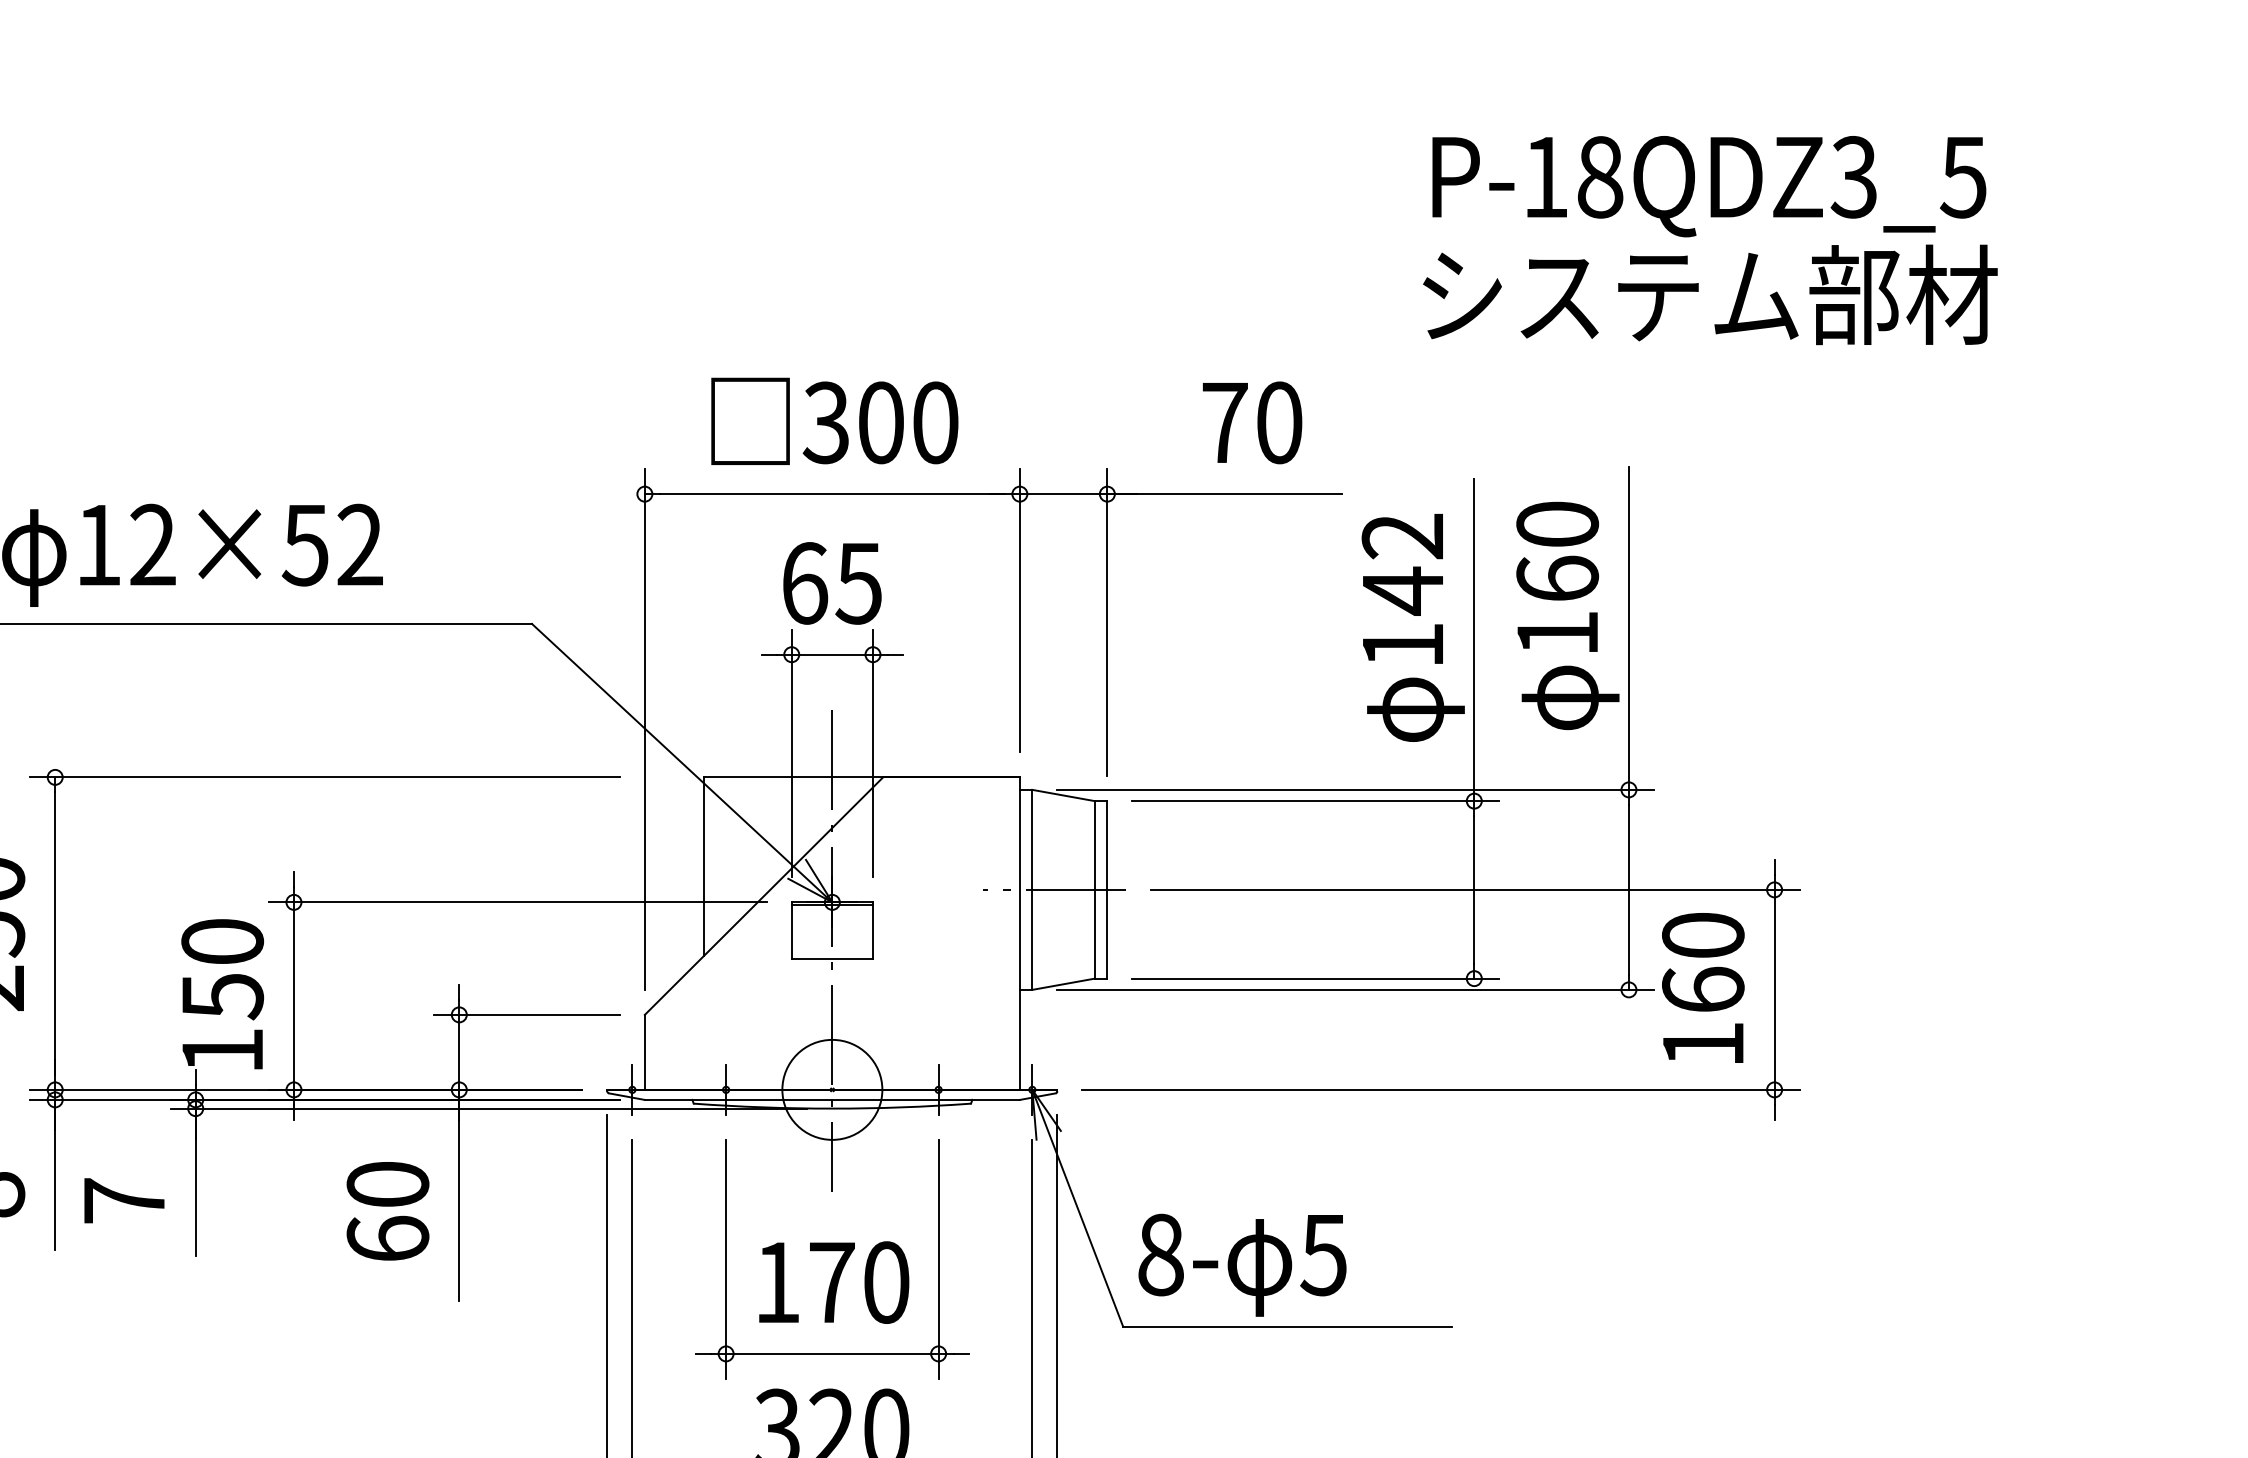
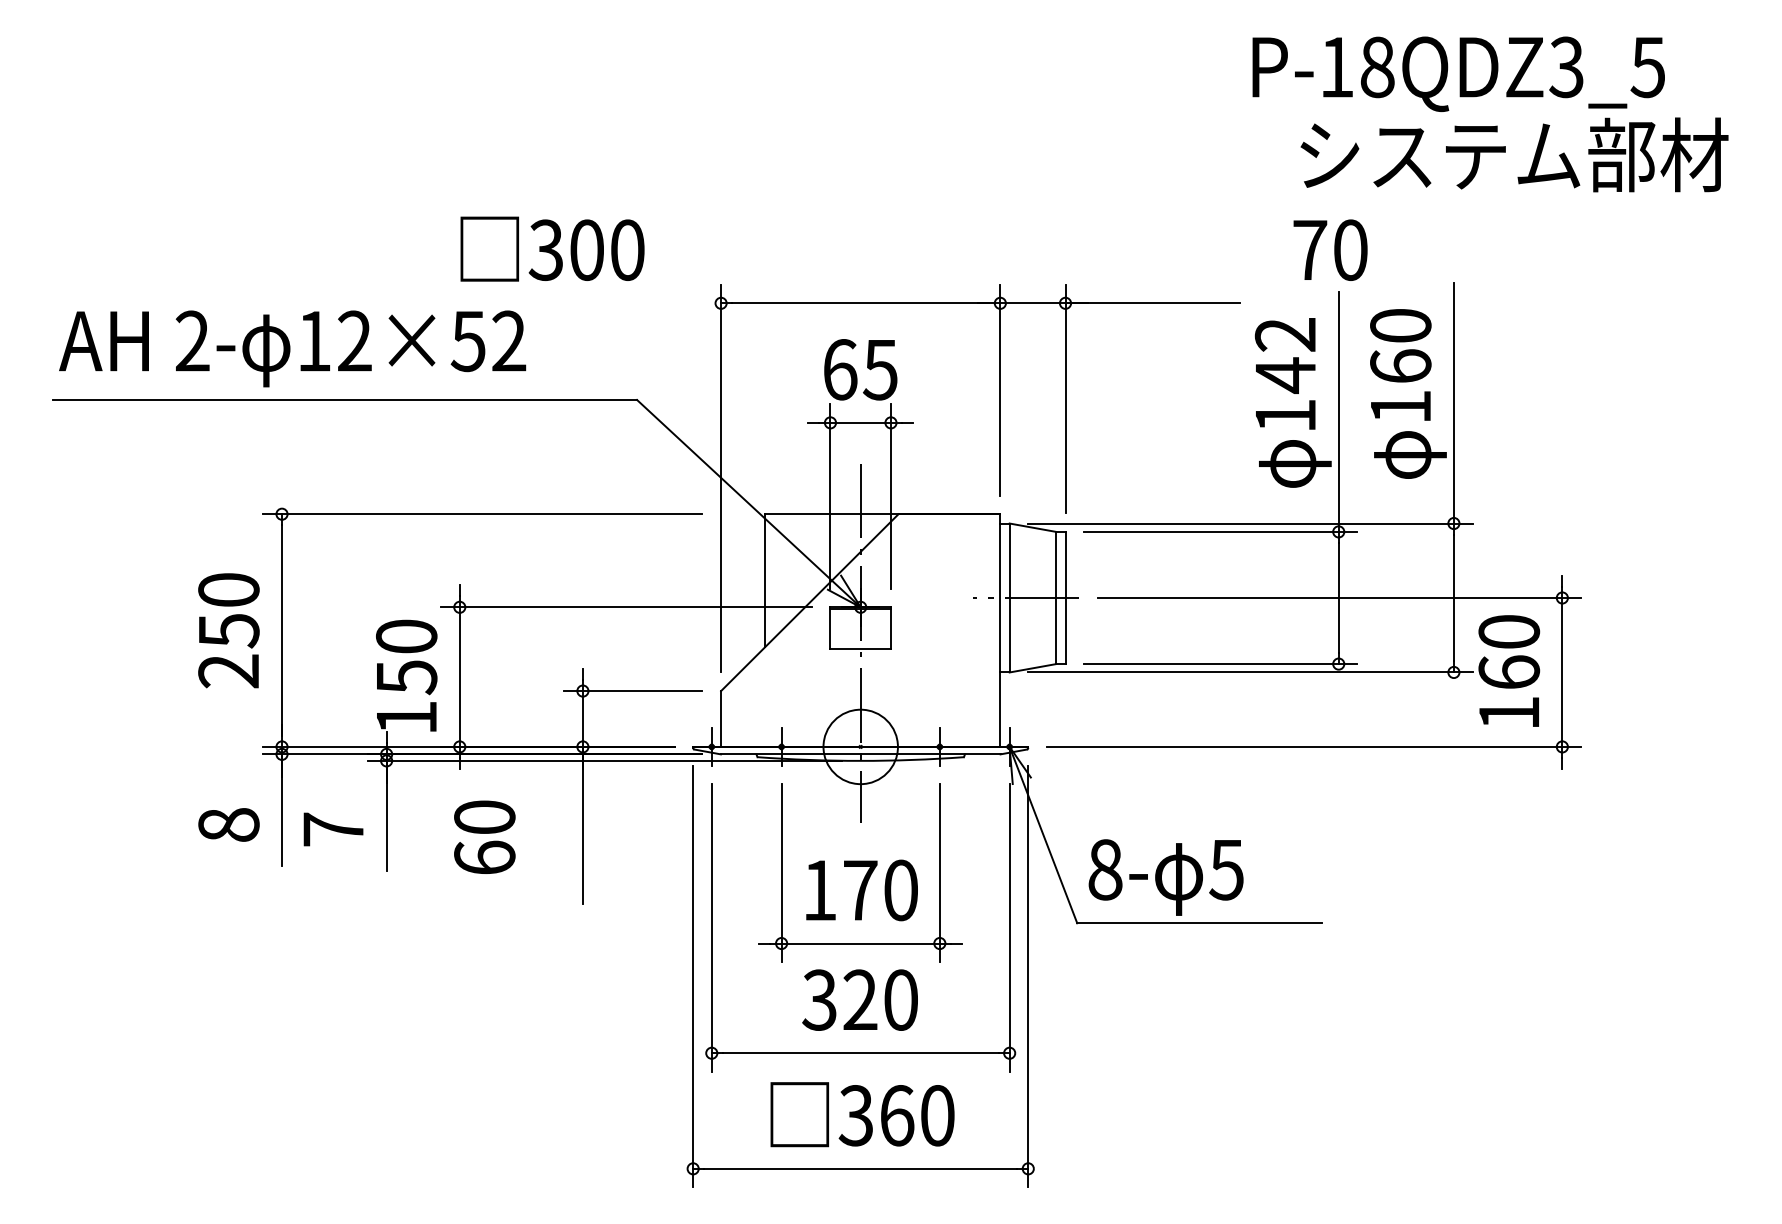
text: (1708, 185) -> (1458, 73), moved
text: (834, 420) -> (552, 248), moved
text: (1252, 421) -> (1330, 249), moved
text: (387, 1210) -> (484, 836), moved

